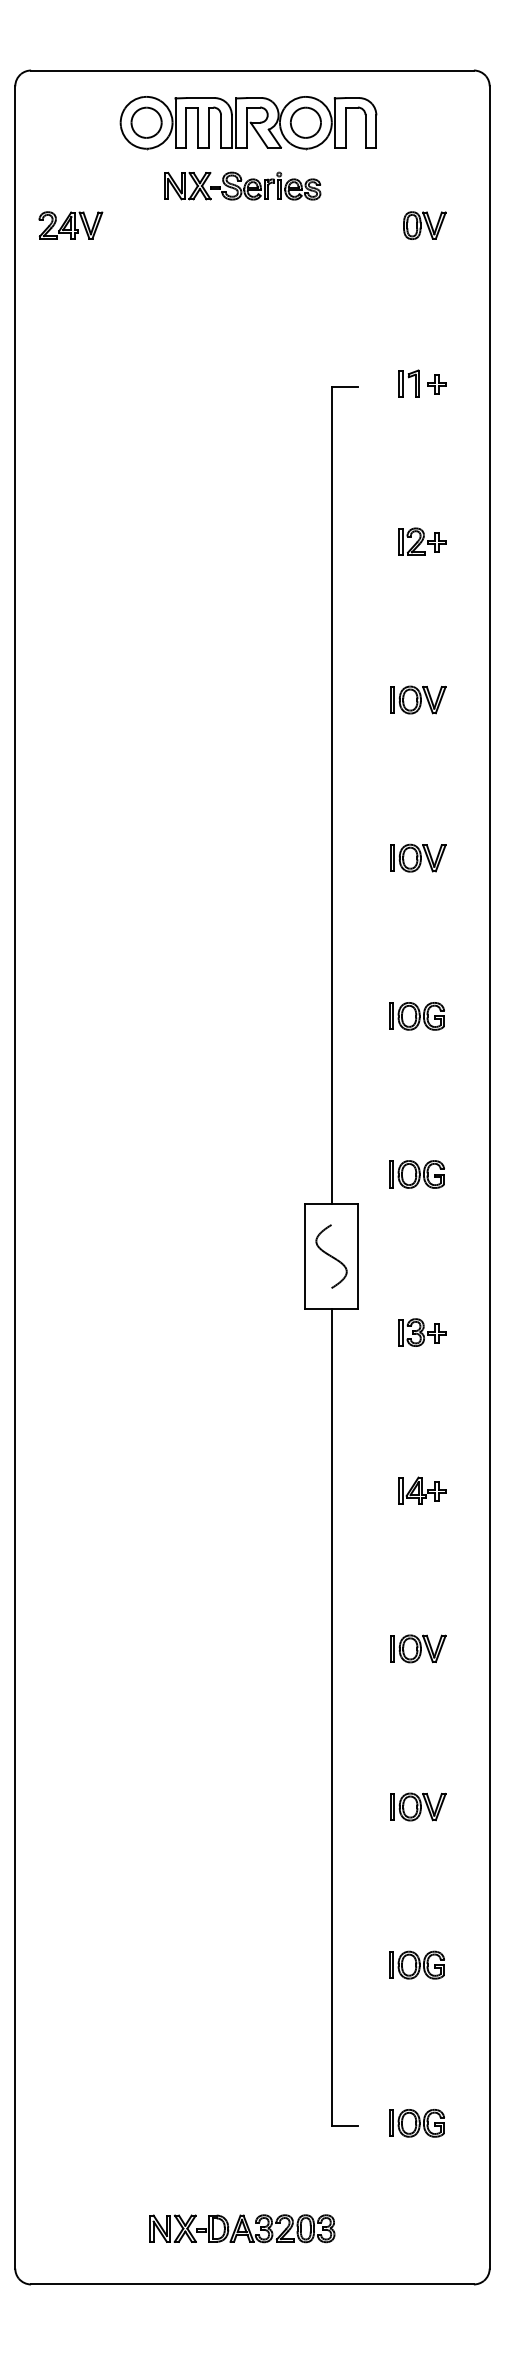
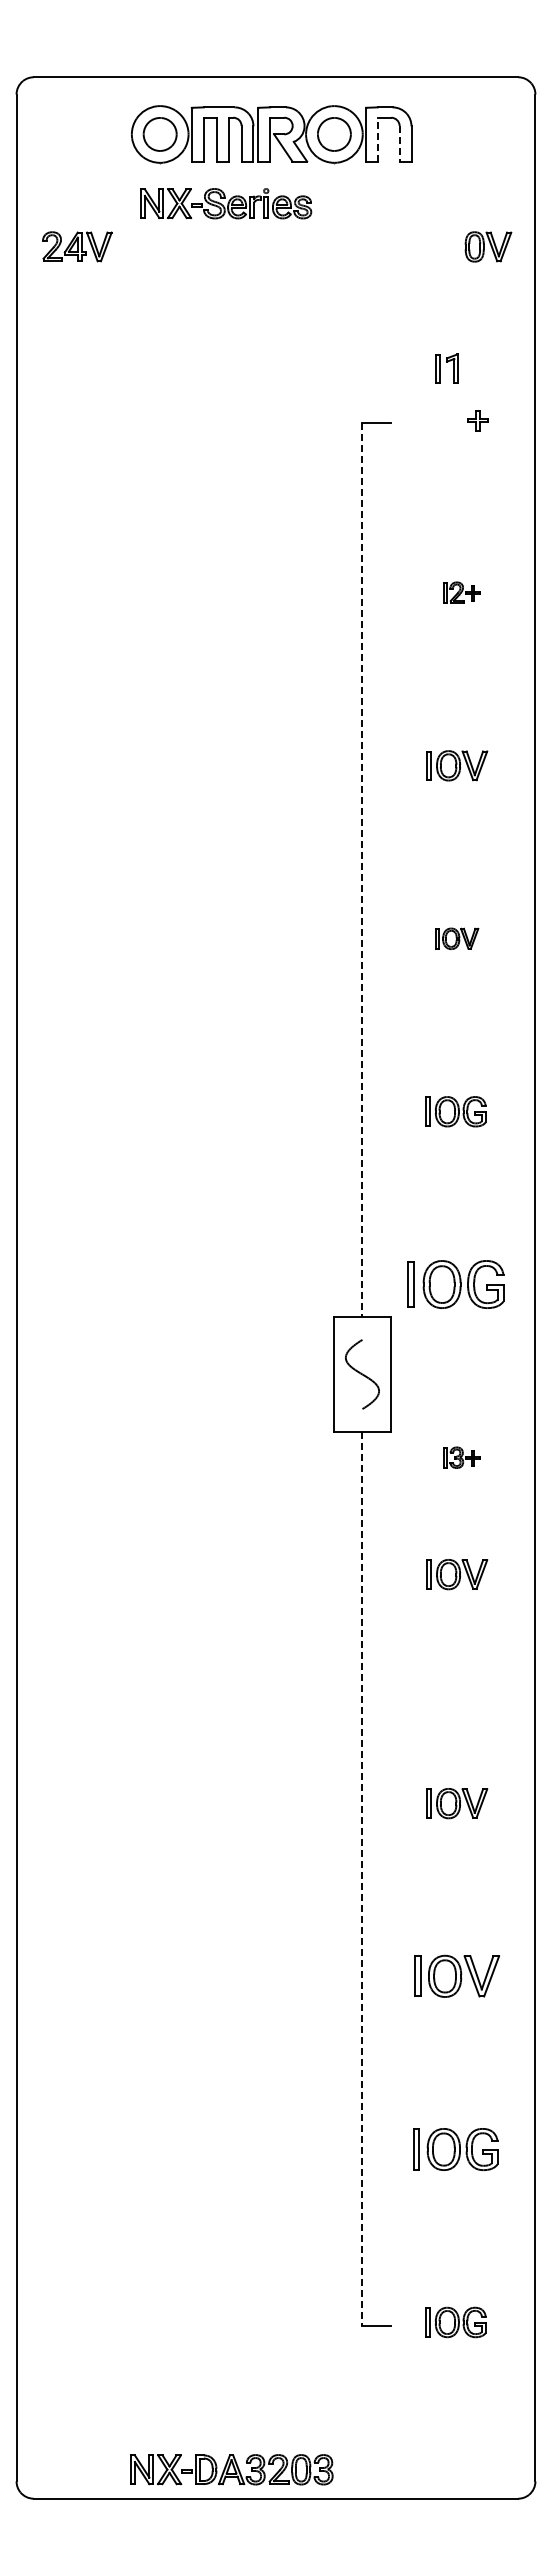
line: (345, 127) -> (377, 139), solid -> dashed
line: (365, 131) -> (399, 143), solid -> dashed
part: (242, 185) -> (226, 203), moved
part: (424, 225) -> (488, 246), moved
part: (408, 383) -> (446, 368), moved
part: (422, 541) -> (461, 592), size x0.7
line: (331, 795) -> (362, 870), solid -> dashed
part: (418, 857) -> (457, 938), size x0.7
part: (416, 1174) -> (455, 1284), size x1.6
part: (422, 1332) -> (461, 1457), size x0.7
part: (418, 1439) -> (457, 1574), added
part: (422, 1490) -> (461, 1630), removed
line: (331, 1717) -> (362, 1878), solid -> dashed
part: (418, 1806) -> (457, 1976), size x1.4
part: (416, 1965) -> (455, 2149), size x1.4
part: (241, 2228) -> (231, 2469), moved

